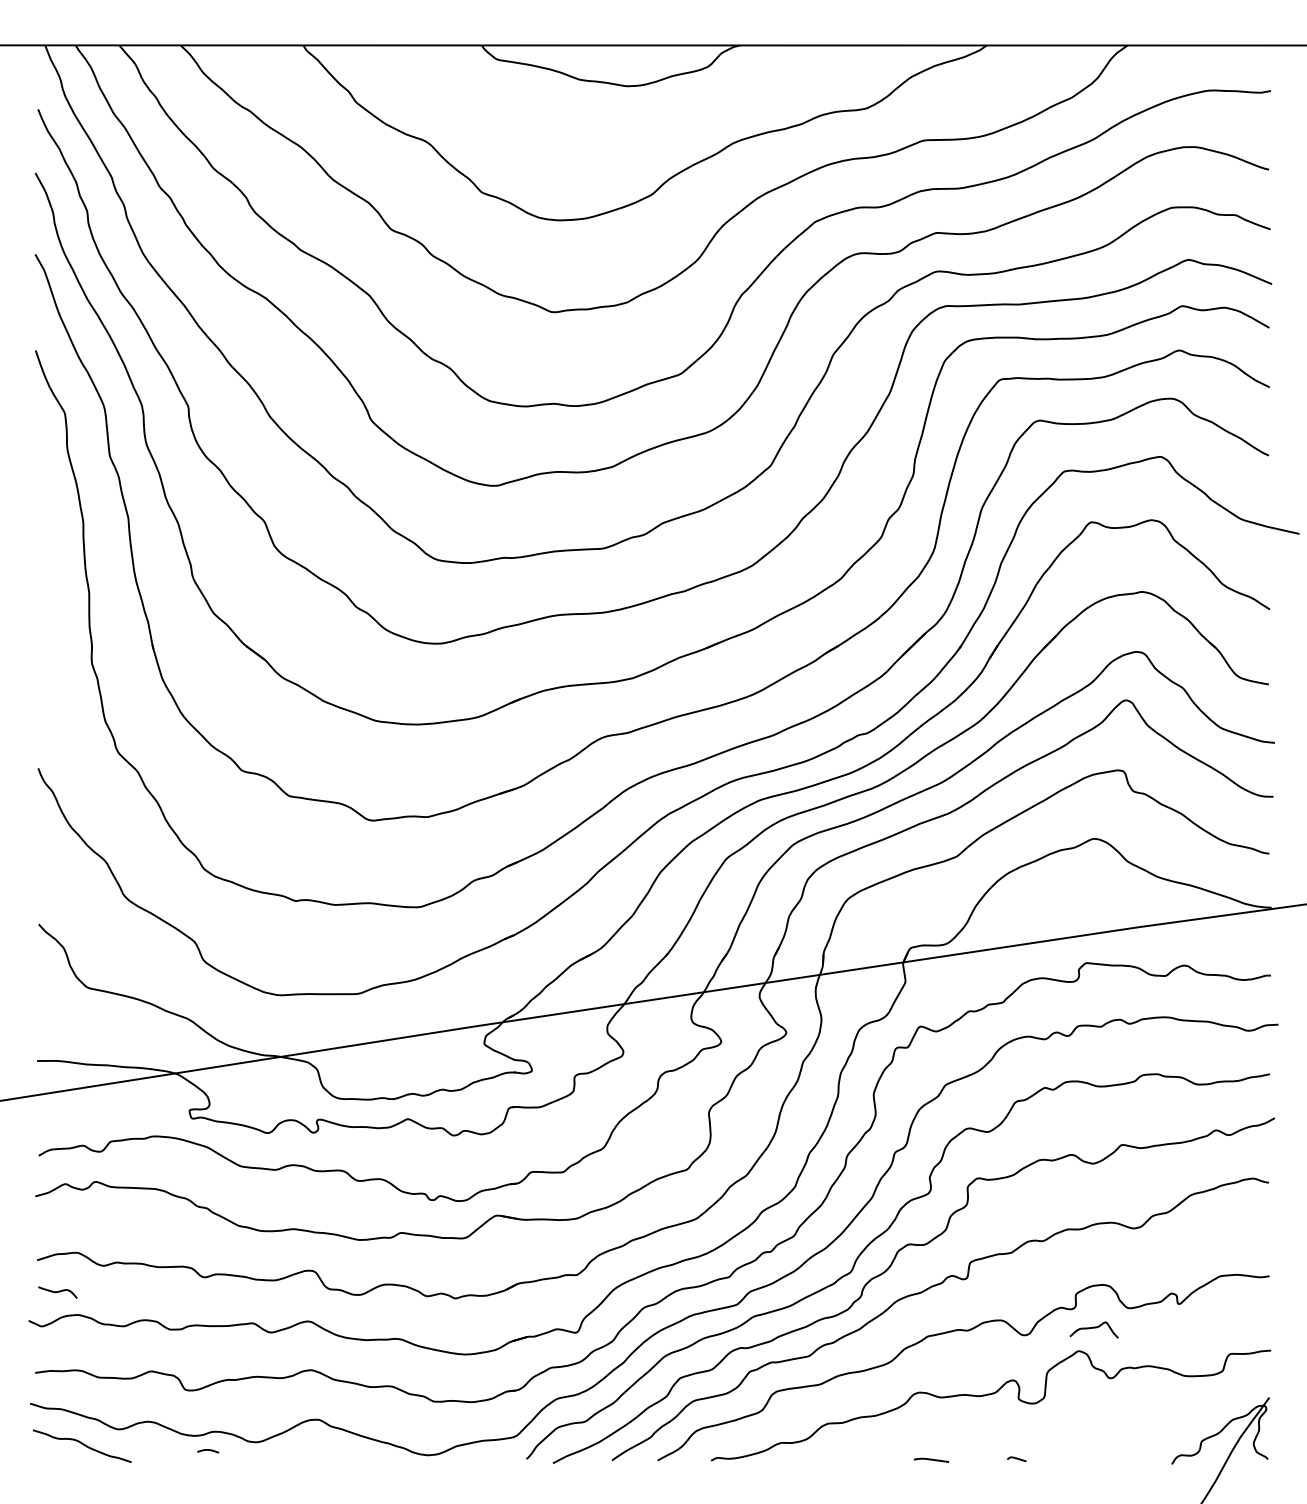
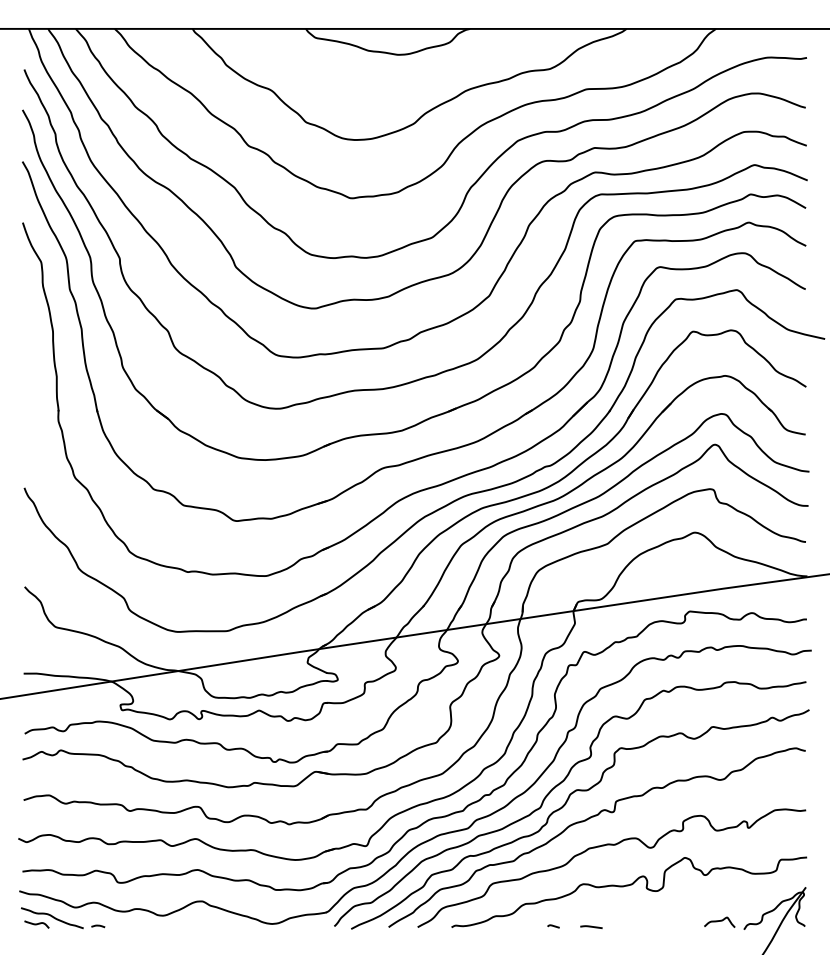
curve: (57, 1292) -> (36, 924), moved
curve: (1093, 1328) -> (719, 921), moved
curve: (208, 1451) -> (98, 926), moved
curve: (1016, 1459) -> (553, 926), moved

